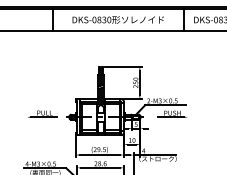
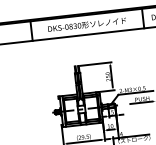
part: (42, 113) -> (31, 111), removed

